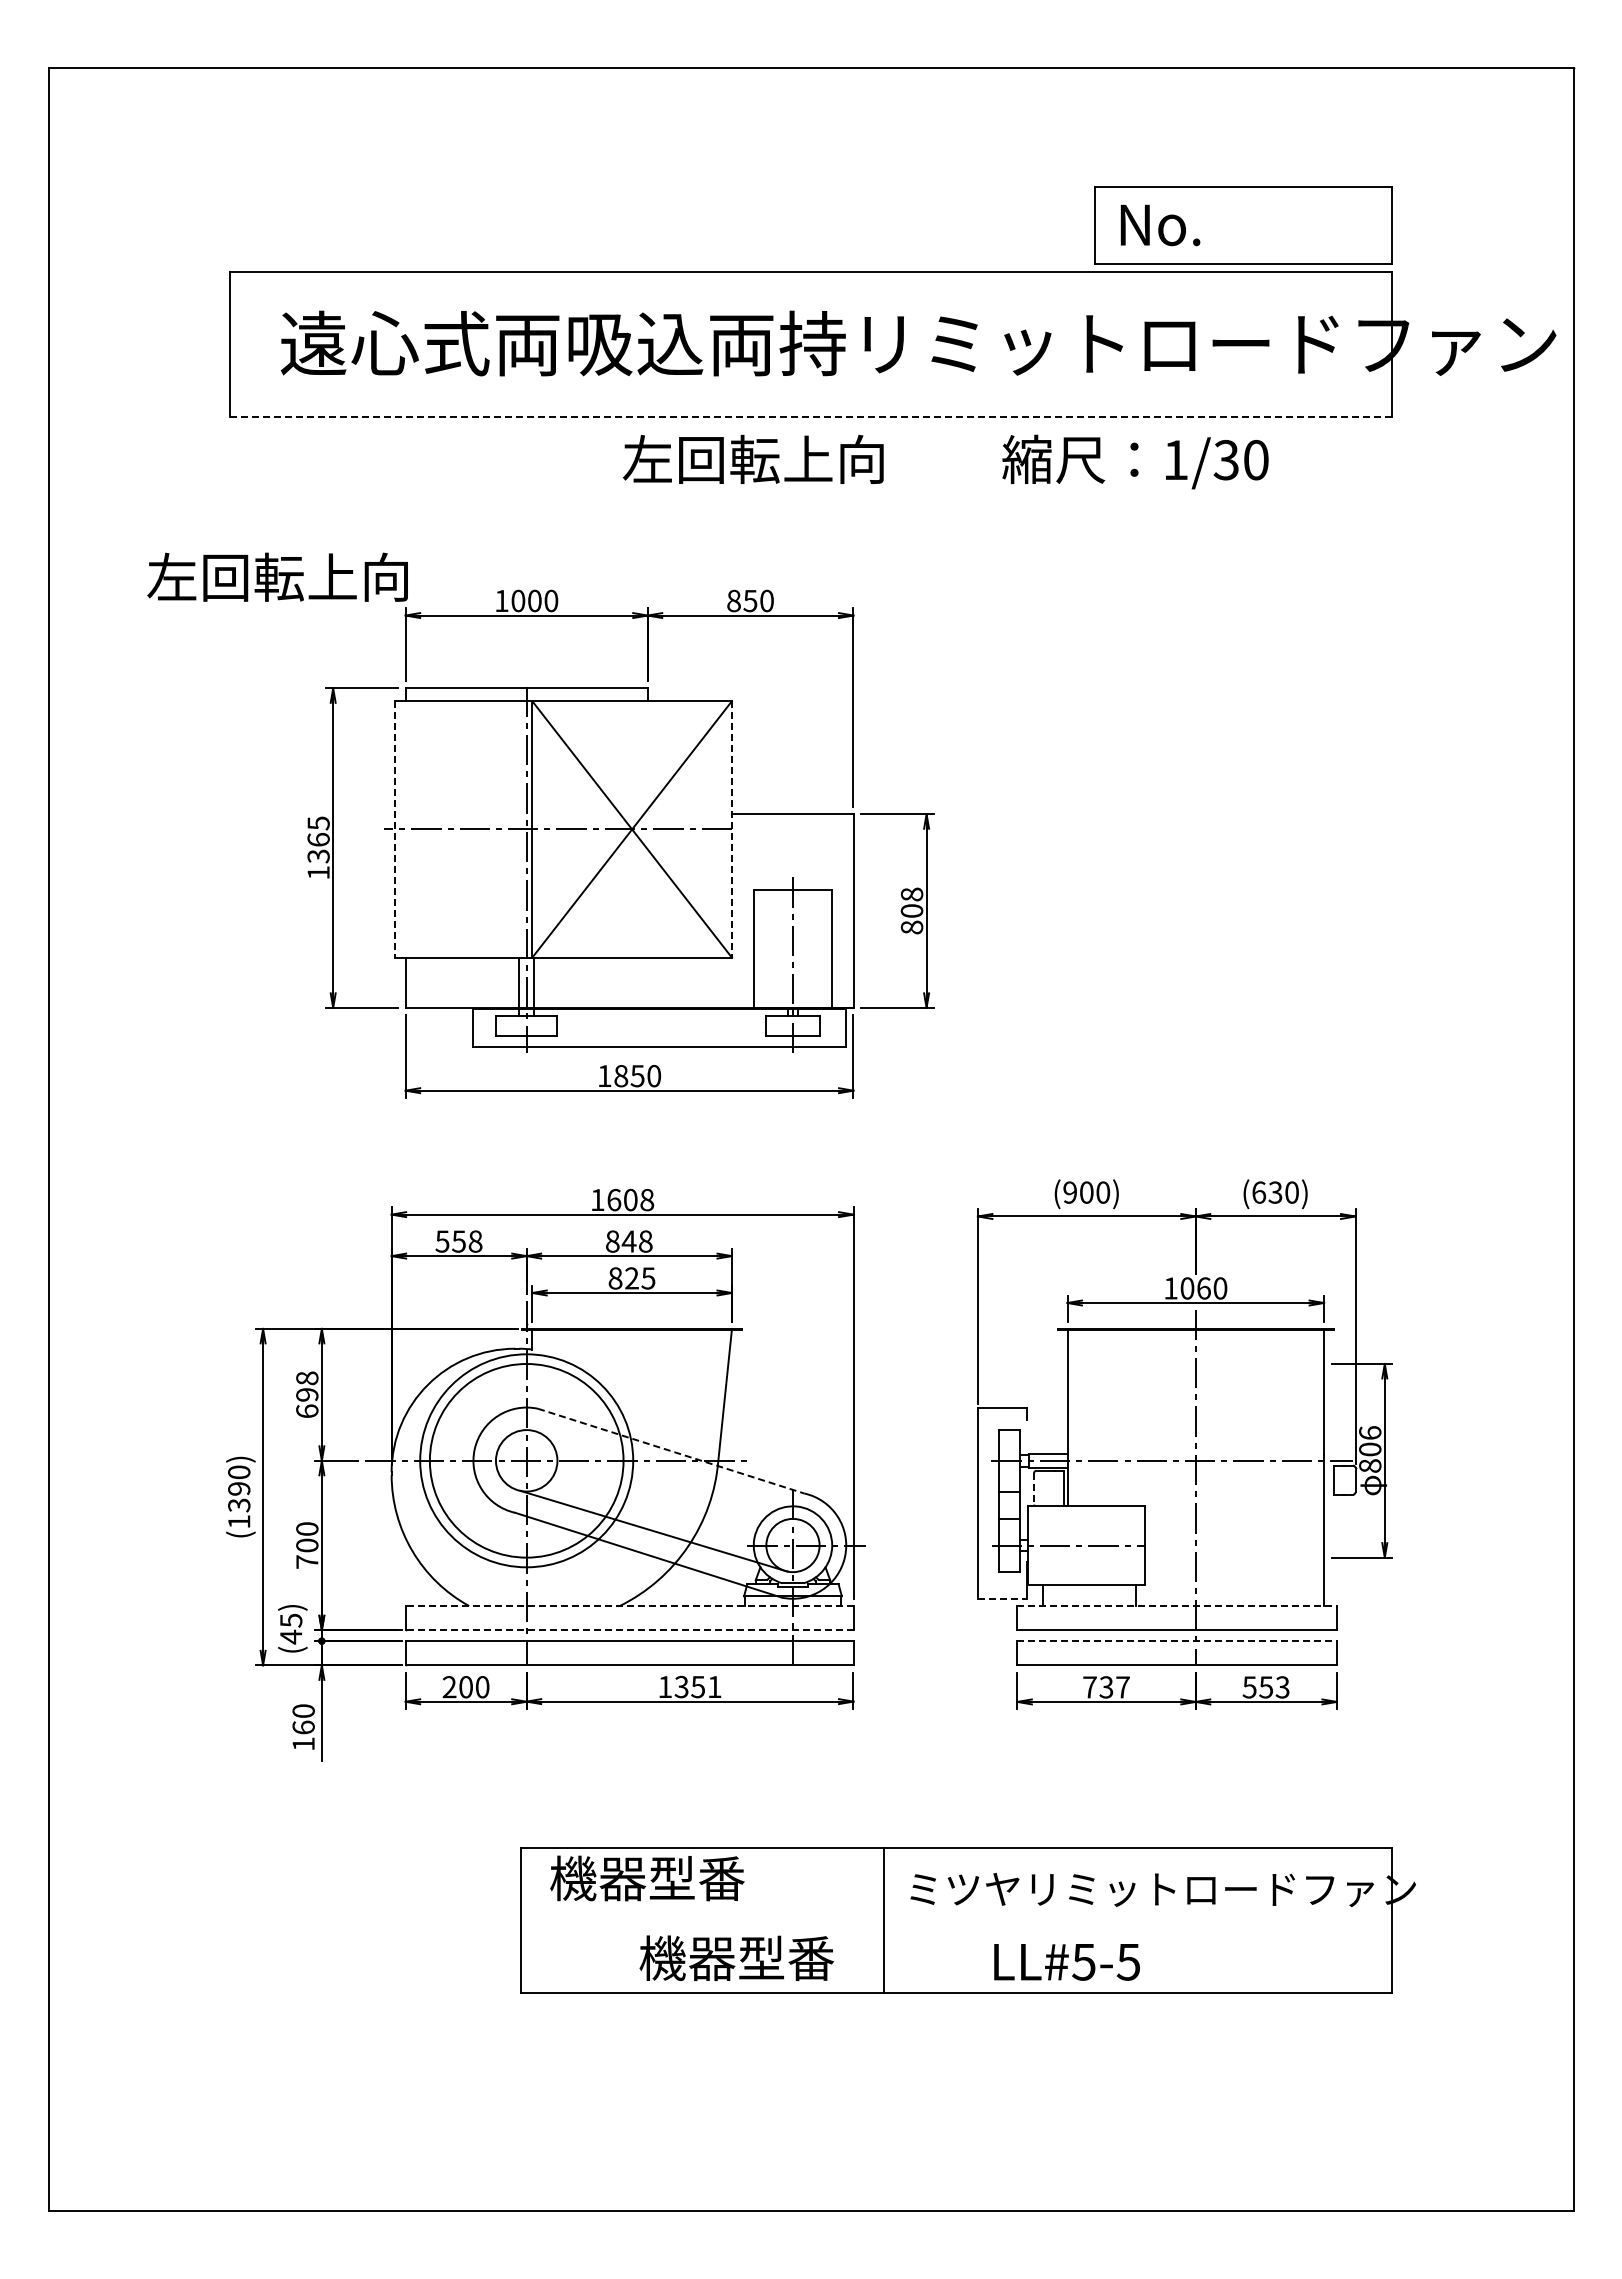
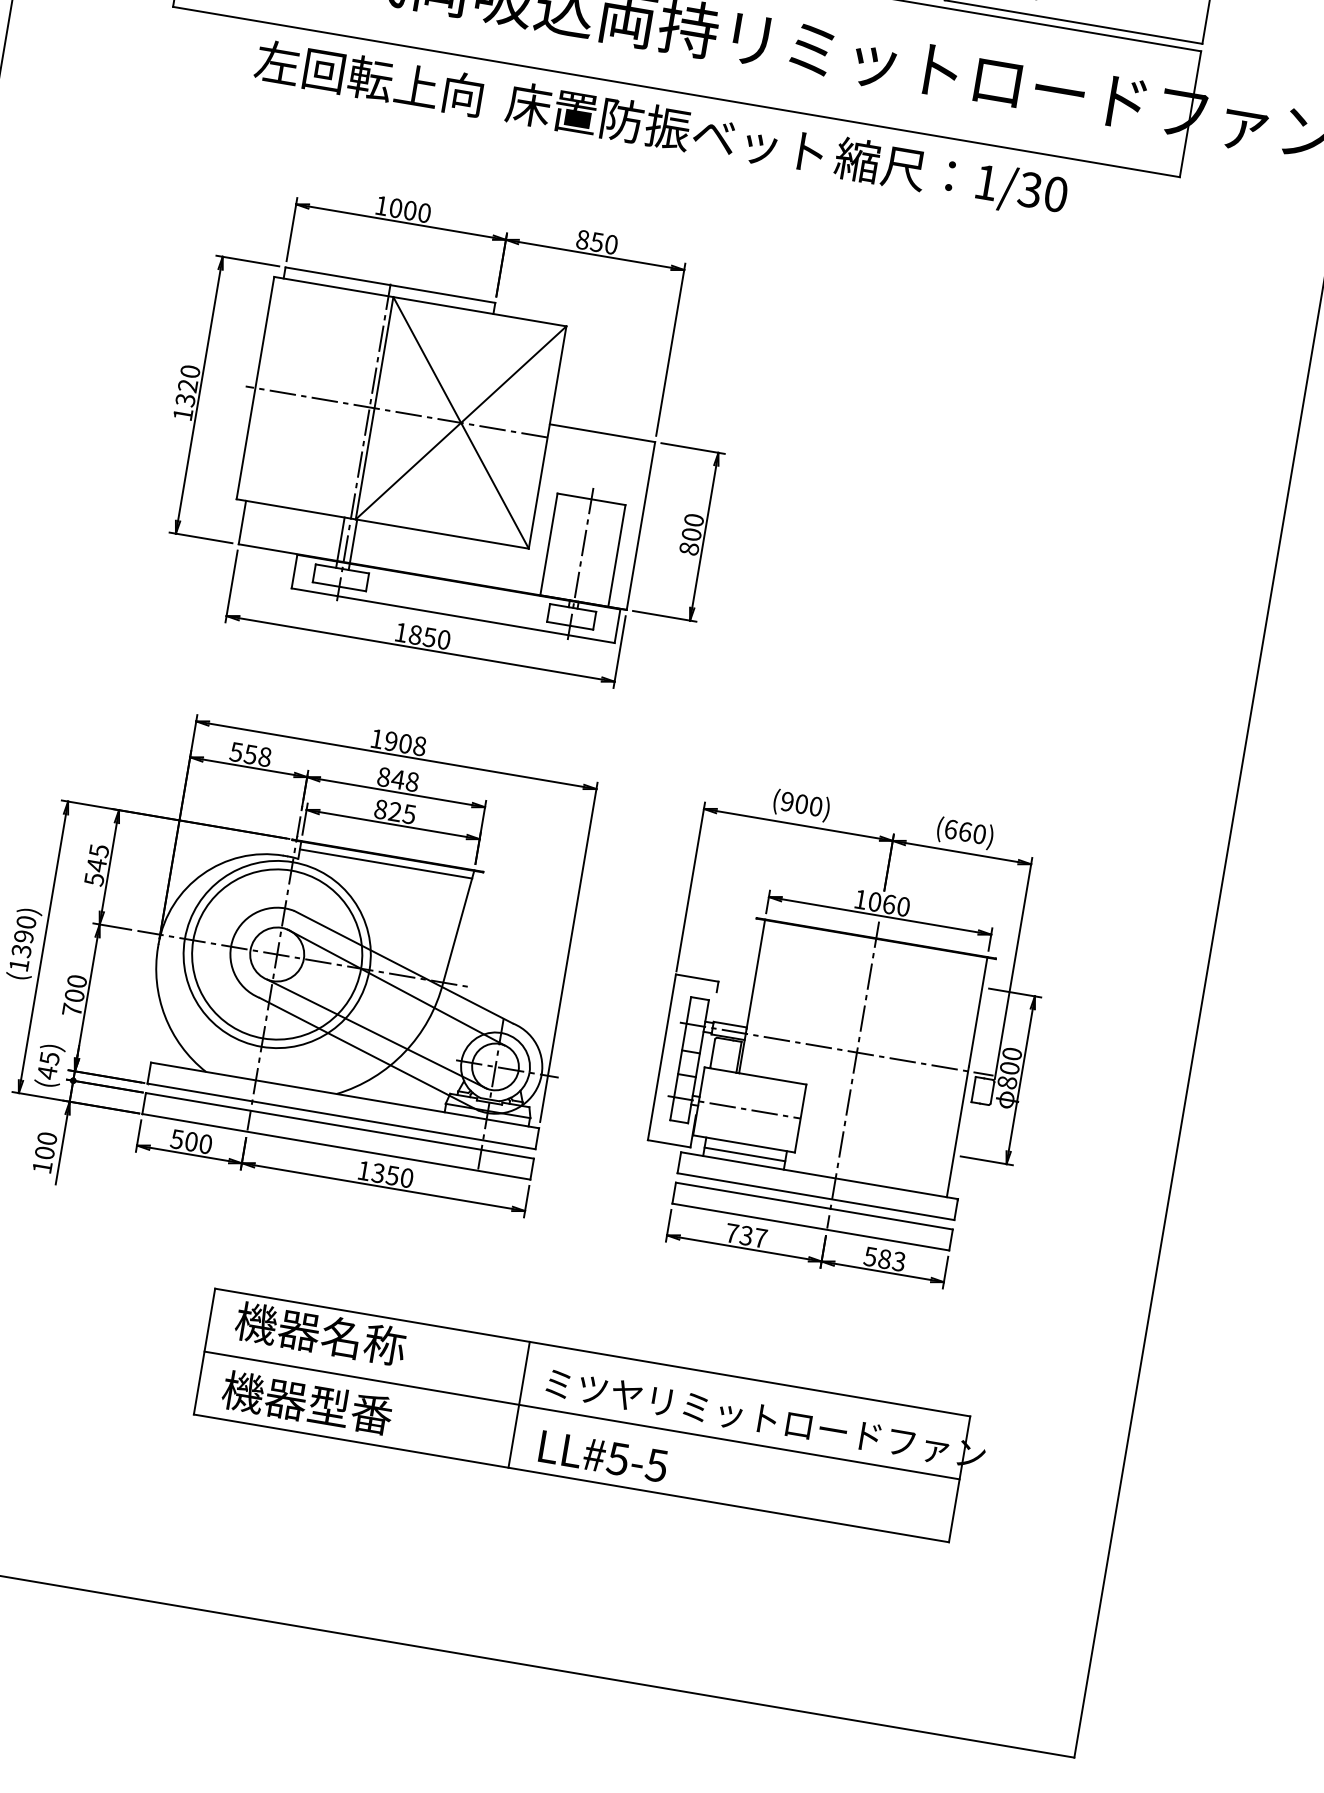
line: (811, 417) -> (676, 92), dashed -> solid
text: (805, 459) -> (665, 127), 左回転上向 -> 床置防振ベット
text: (277, 576) -> (369, 77), moved
line: (394, 829) -> (255, 388), dashed -> solid
line: (731, 829) -> (547, 437), dashed -> solid
text: (318, 831) -> (189, 378), 1365 -> 1320
text: (911, 894) -> (693, 520), 808 -> 800
text: (1275, 1192) -> (965, 831), (630) -> (660)
text: (614, 1199) -> (391, 740), 1608 -> 1908
line: (631, 1338) -> (385, 863), added
text: (307, 1394) -> (96, 864), 698 -> 545
text: (1370, 1432) -> (1012, 1053), 806 -> 800
line: (671, 1451) -> (404, 967), dashed -> solid
line: (666, 1474) -> (396, 986), added
line: (1034, 1488) -> (713, 1052), dashed -> solid
line: (1088, 1596) -> (744, 1154), added
line: (1002, 1598) -> (669, 1143), dashed -> solid
line: (629, 1606) -> (344, 1095), dashed -> solid
line: (1177, 1606) -> (819, 1176), dashed -> solid
line: (629, 1630) -> (341, 1116), dashed -> solid
line: (1177, 1641) -> (814, 1206), dashed -> solid
text: (714, 1686) -> (406, 1177), 1351 -> 1350
text: (449, 1687) -> (177, 1139), 200 -> 500
text: (1266, 1687) -> (885, 1259), 553 -> 583
text: (303, 1727) -> (44, 1152), 160 -> 100
text: (696, 1878) -> (363, 1341), 機器型番 -> 機器名称
line: (955, 1920) -> (581, 1415), added
text: (736, 1957) -> (307, 1402), moved
text: (1066, 1962) -> (602, 1456), moved

